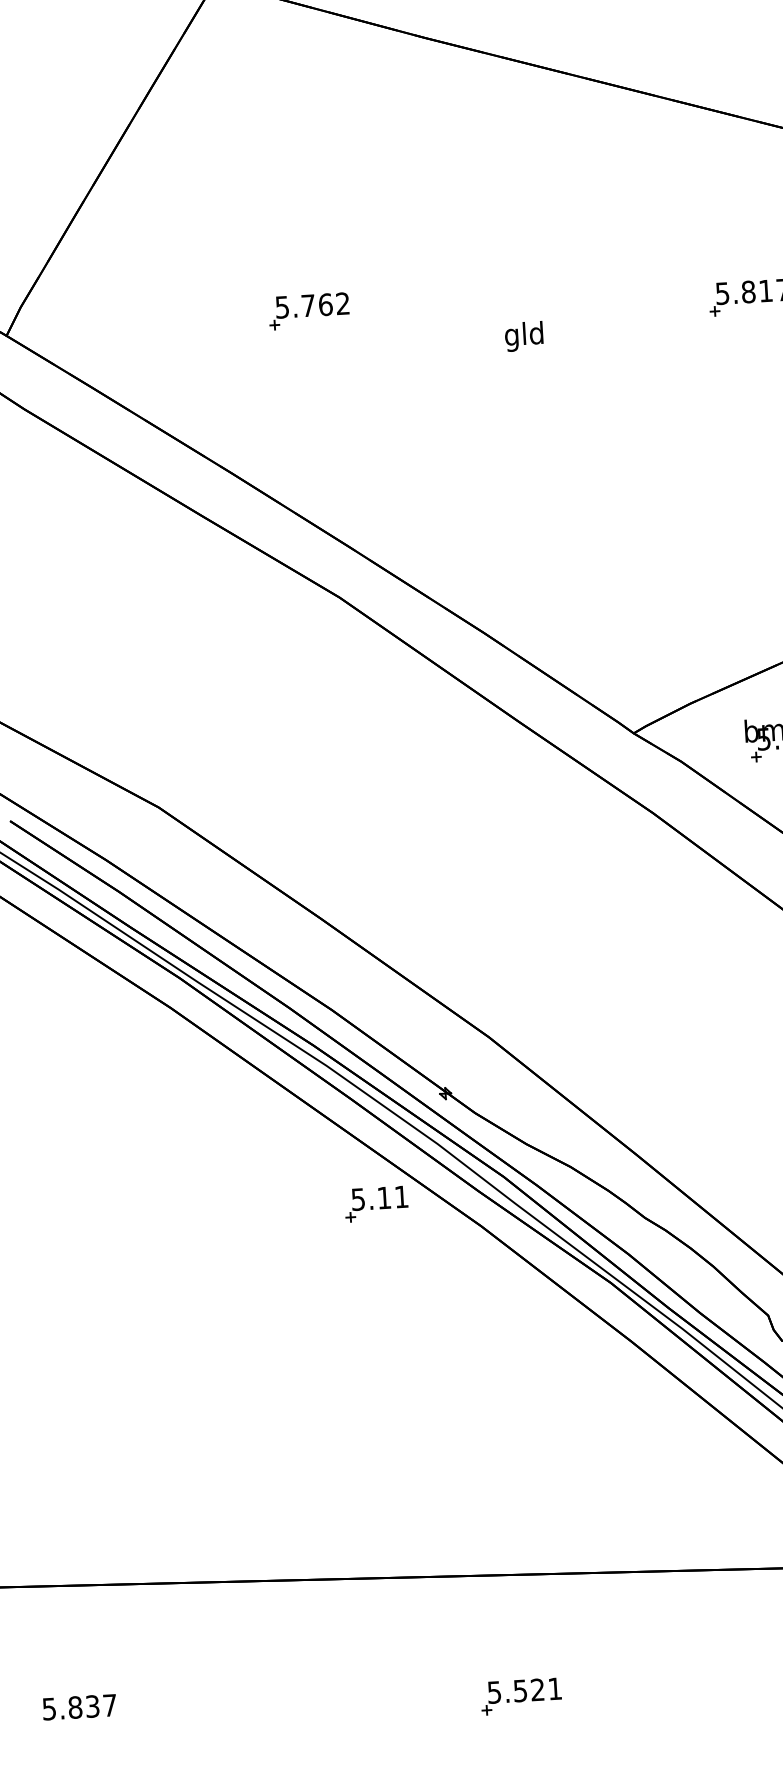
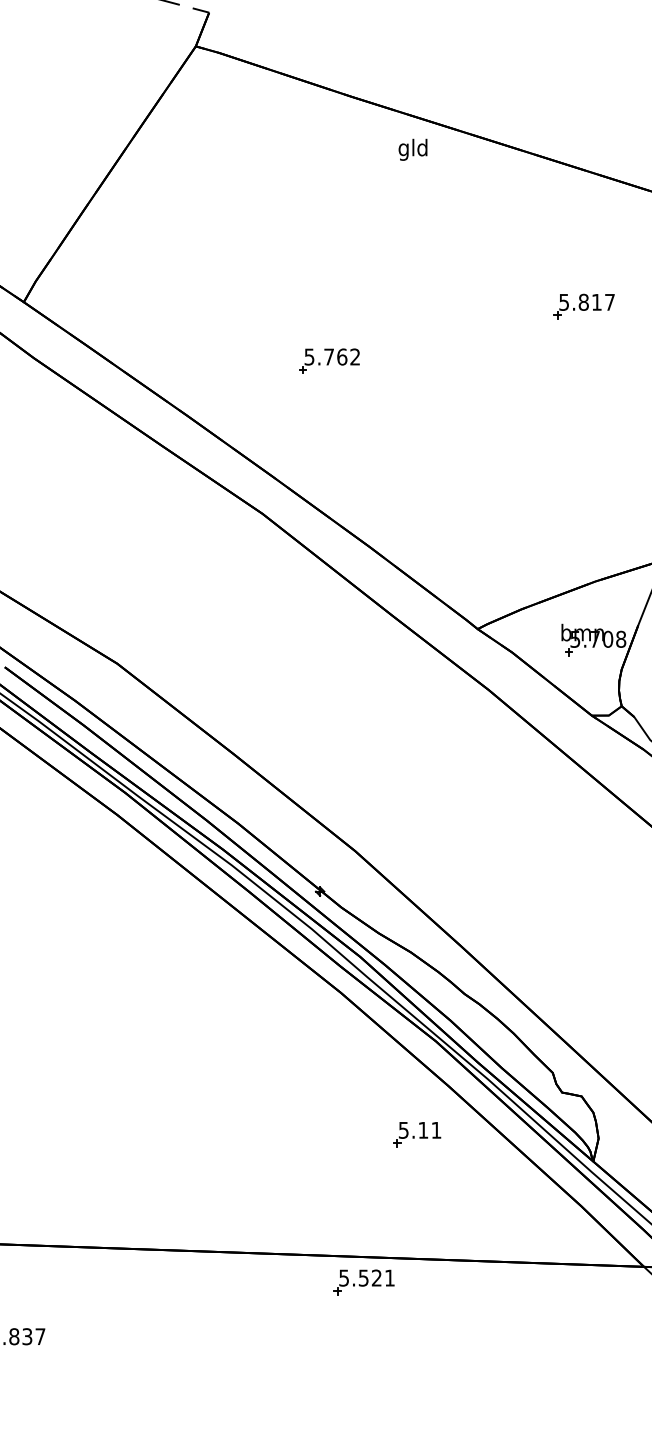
part: (309, 310) -> (329, 360), moved
text: (523, 336) -> (412, 149), moved
part: (376, 1203) -> (417, 1134), moved
part: (520, 1696) -> (363, 1282), moved

